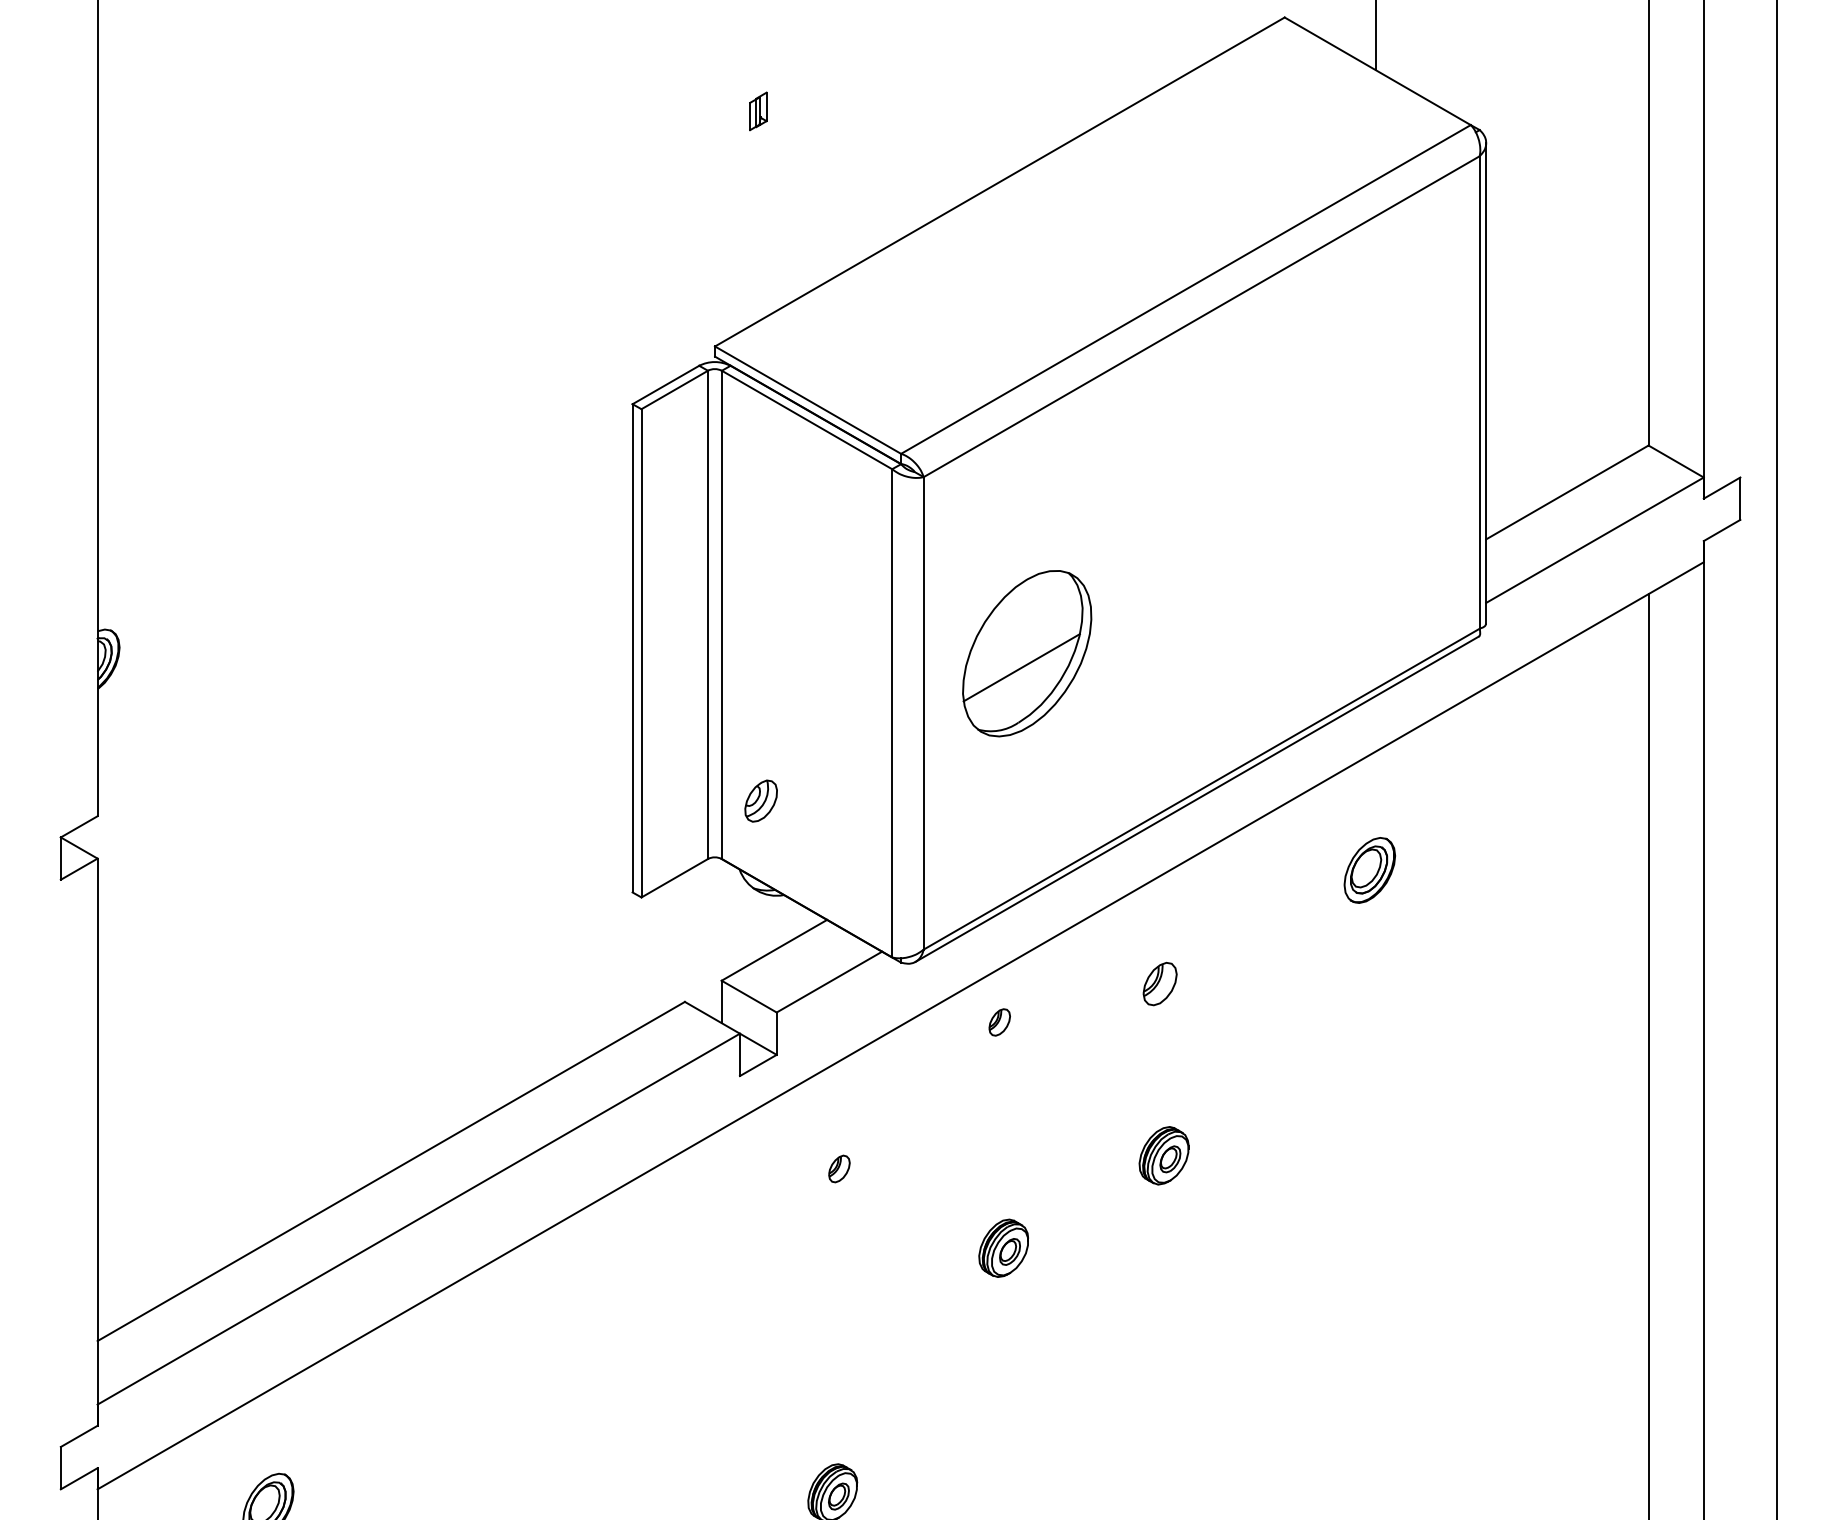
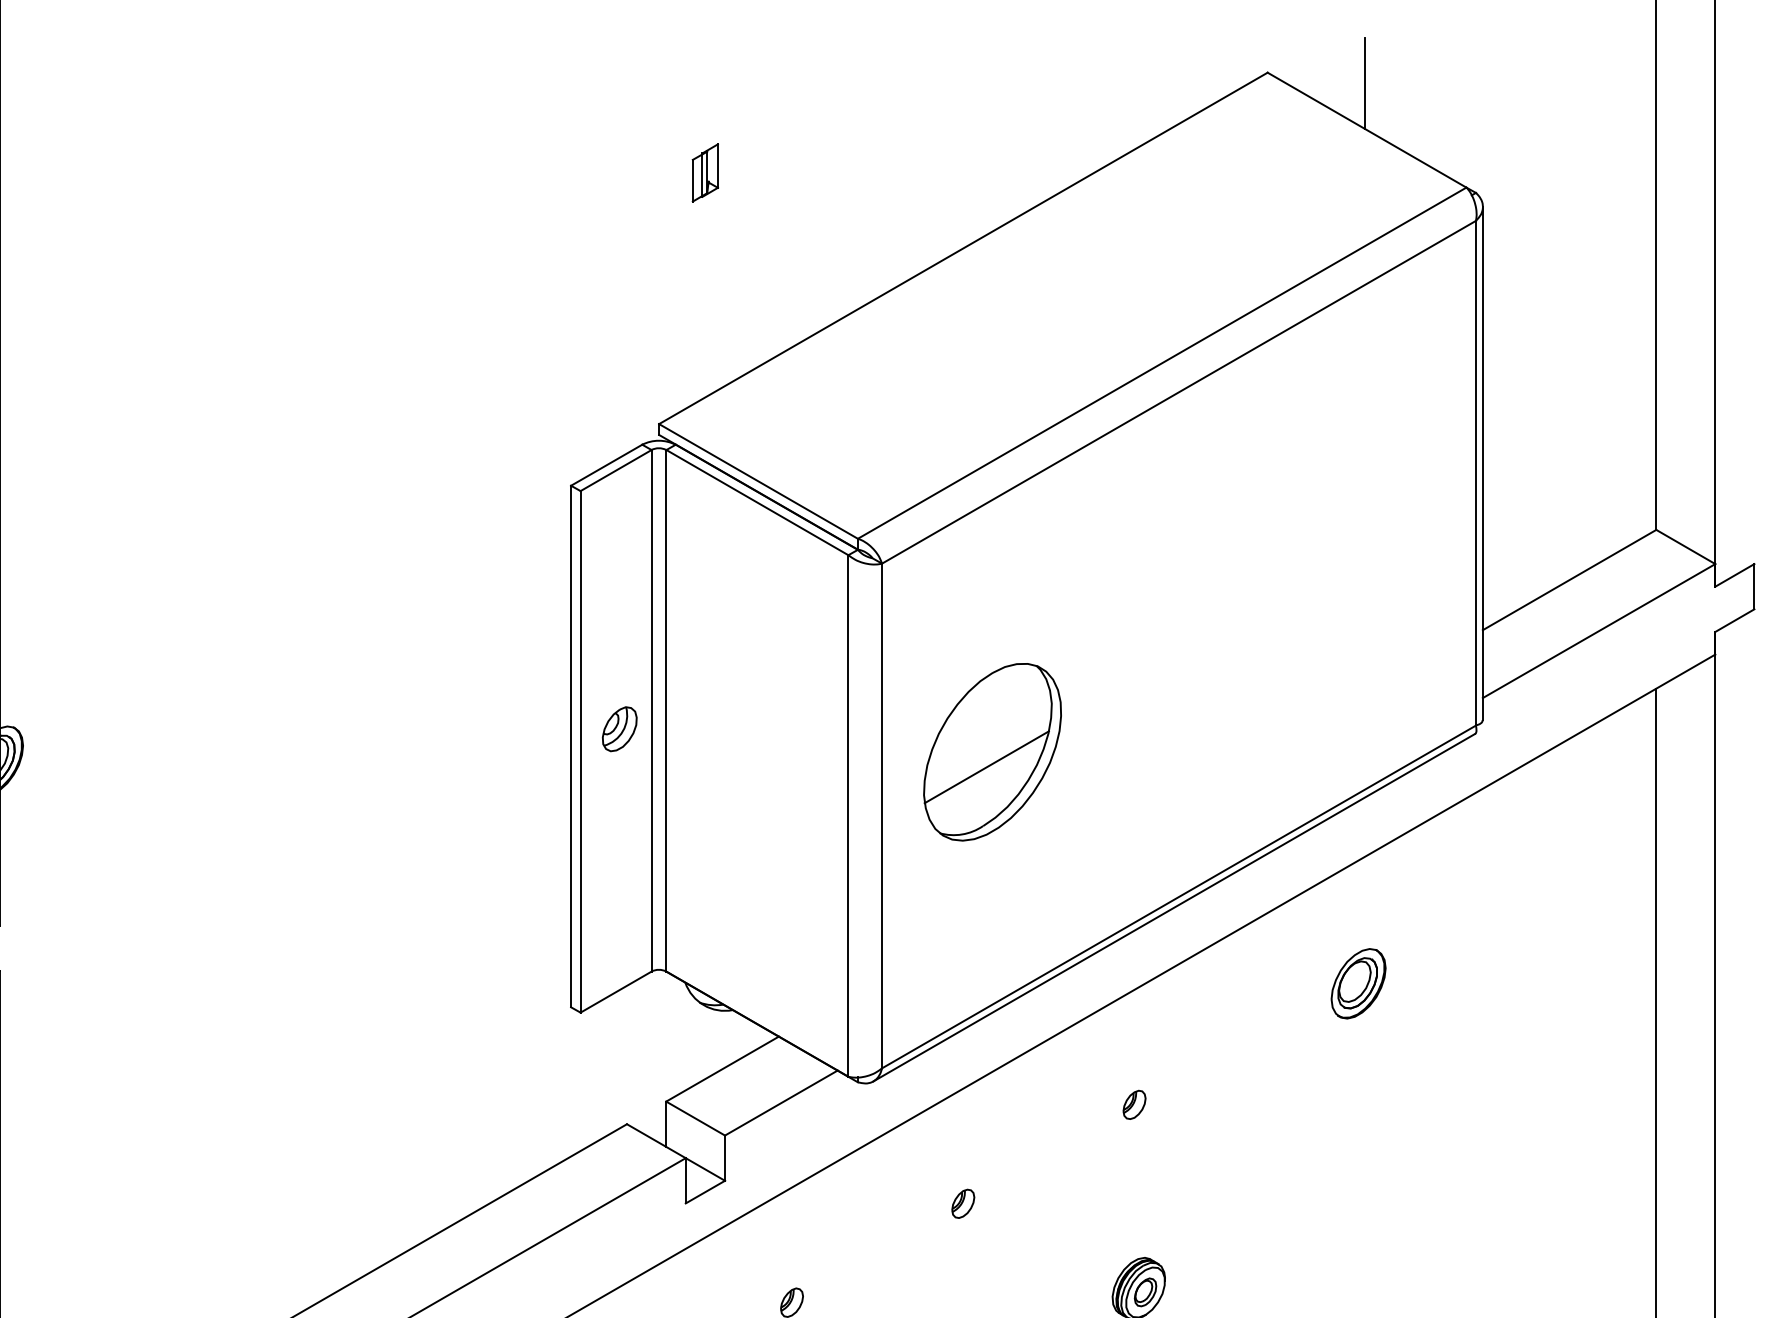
part: (758, 111) -> (705, 173), size x1.43
part: (760, 800) -> (619, 728), moved
part: (1159, 983) -> (1133, 1104), size x0.62
part: (999, 1022) -> (963, 1203), moved

